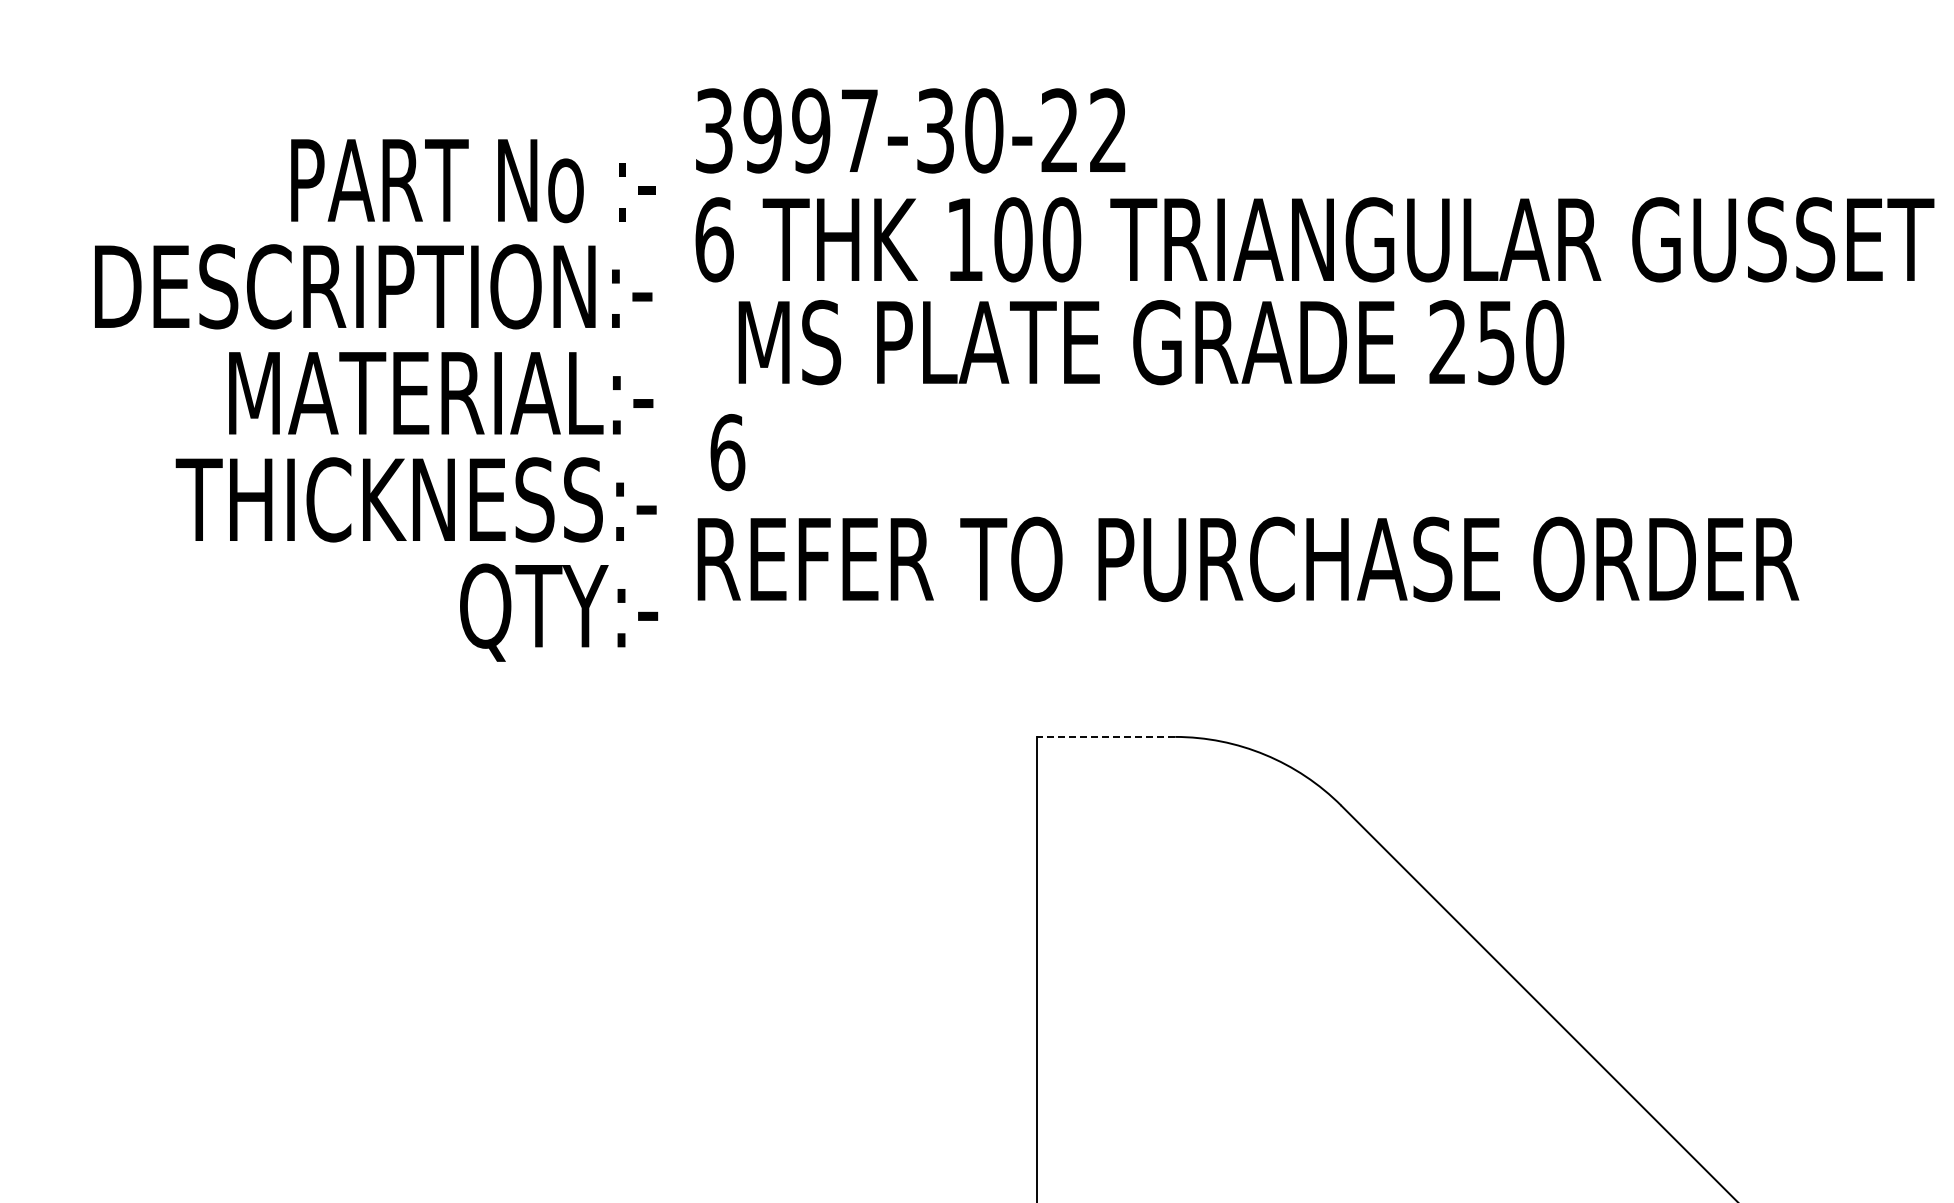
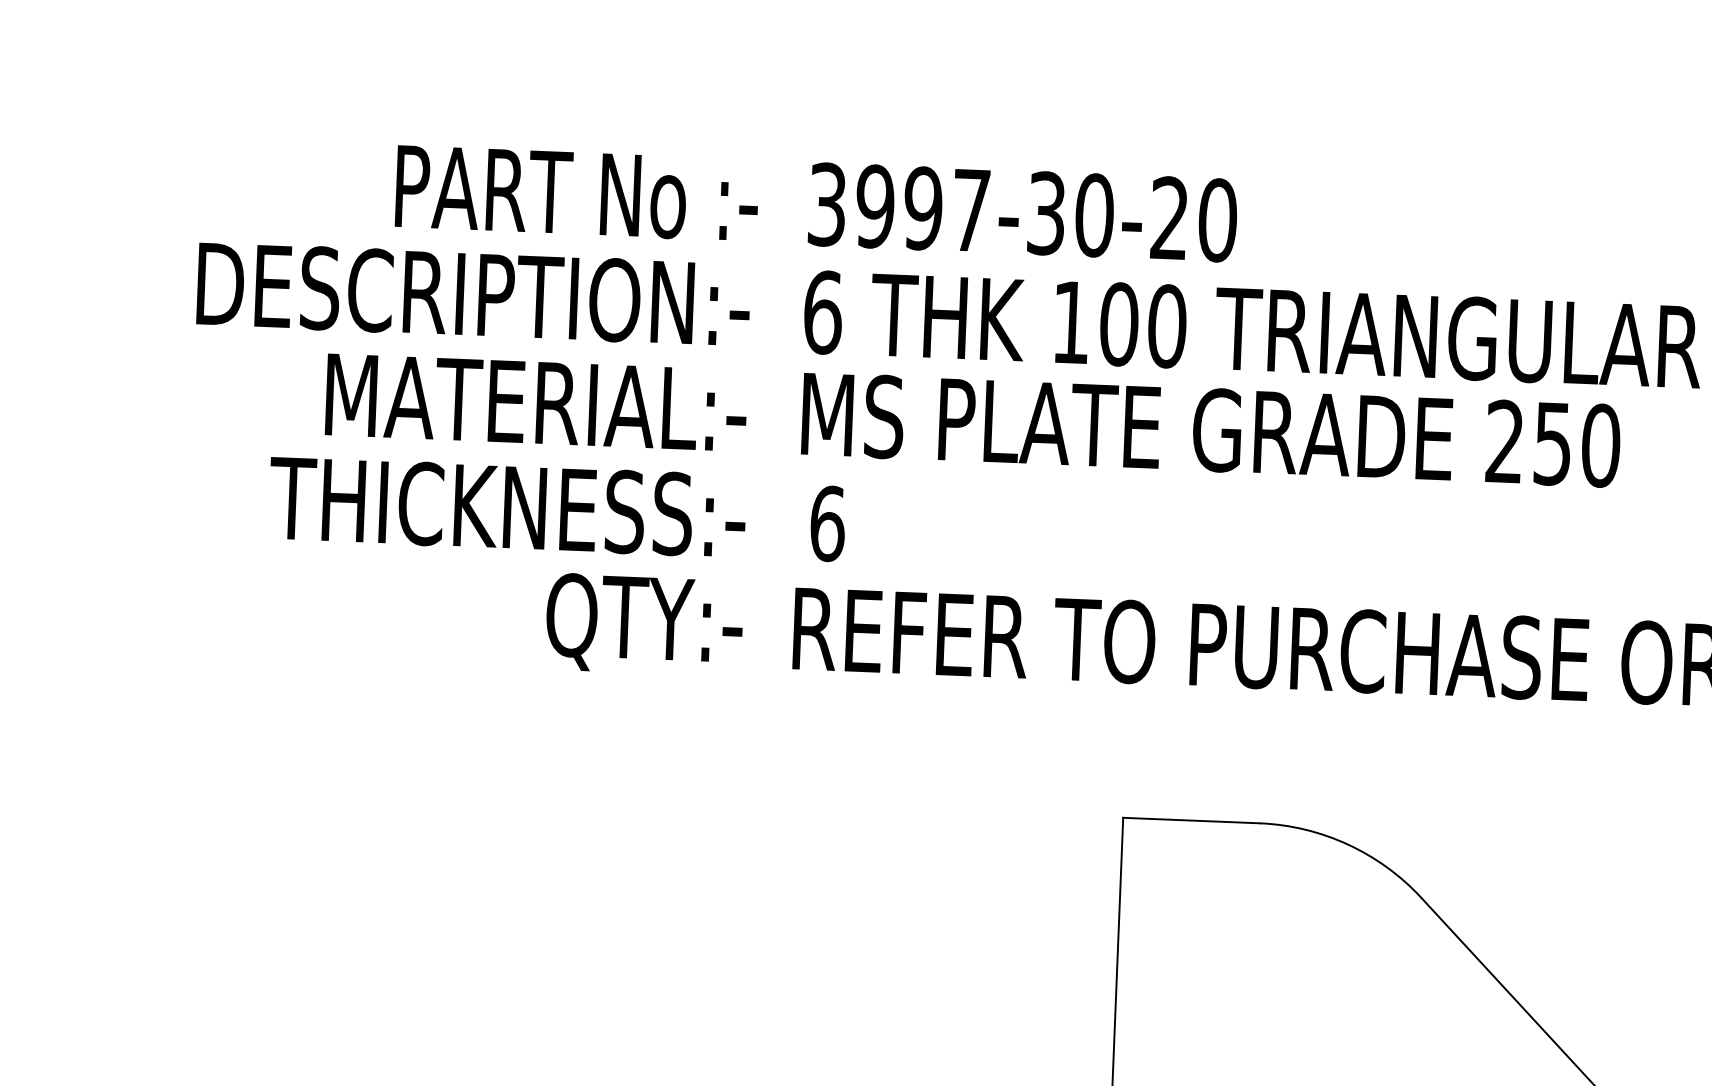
text: (1108, 130) -> (1217, 219), 3997-30-22 -> 3997-30-20
text: (1151, 342) -> (1211, 430), moved
text: (376, 400) -> (472, 407), moved
line: (1106, 736) -> (1191, 820), dashed -> solid

